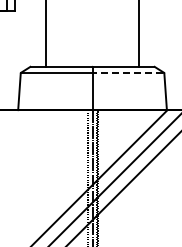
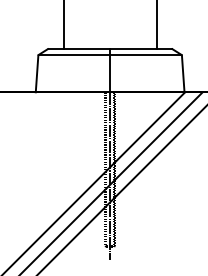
line: (126, 73) -> (144, 55), dashed -> solid

